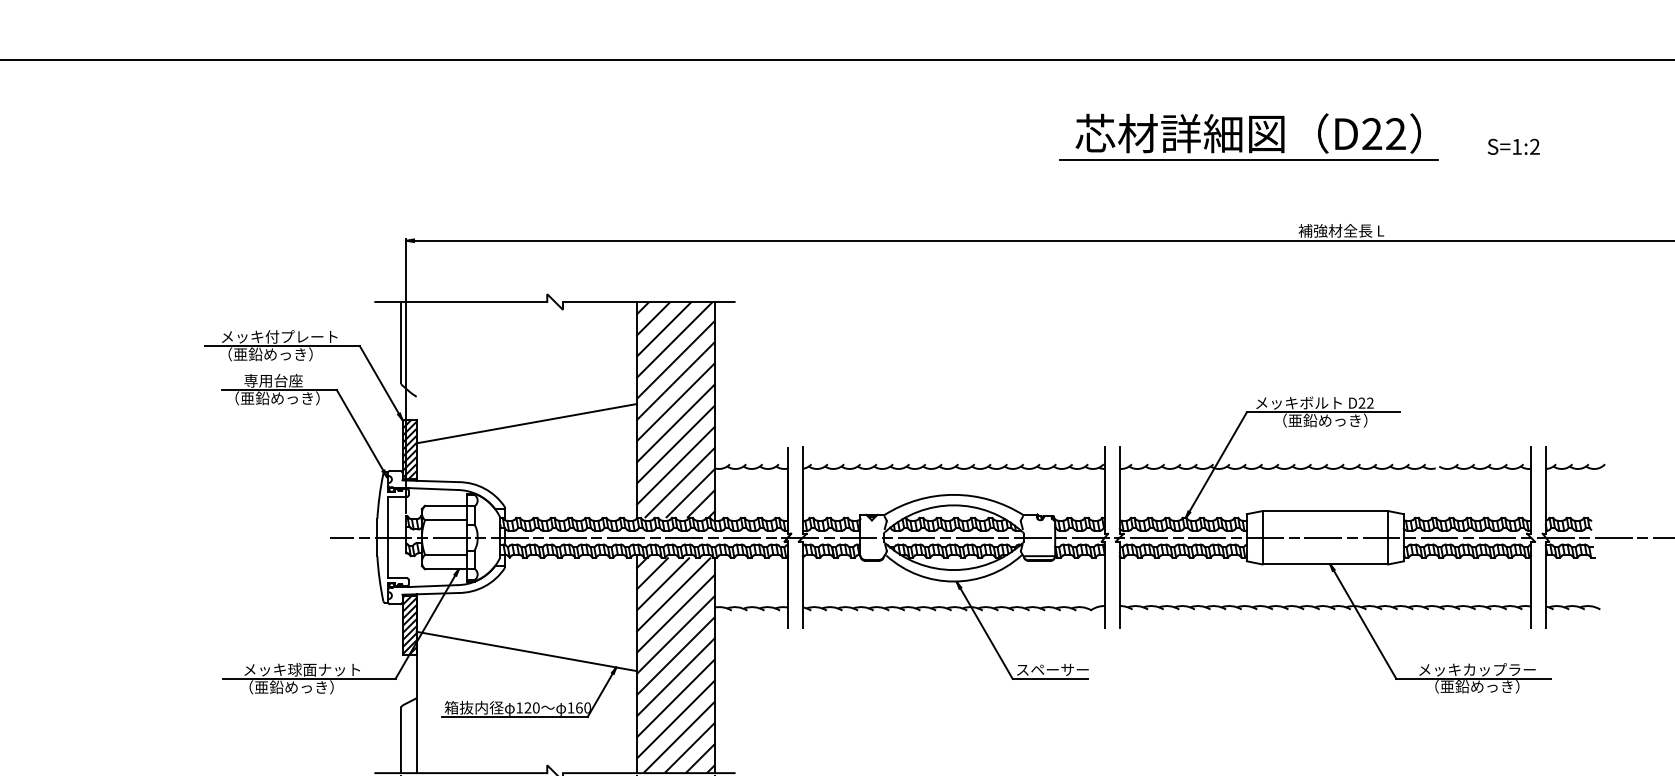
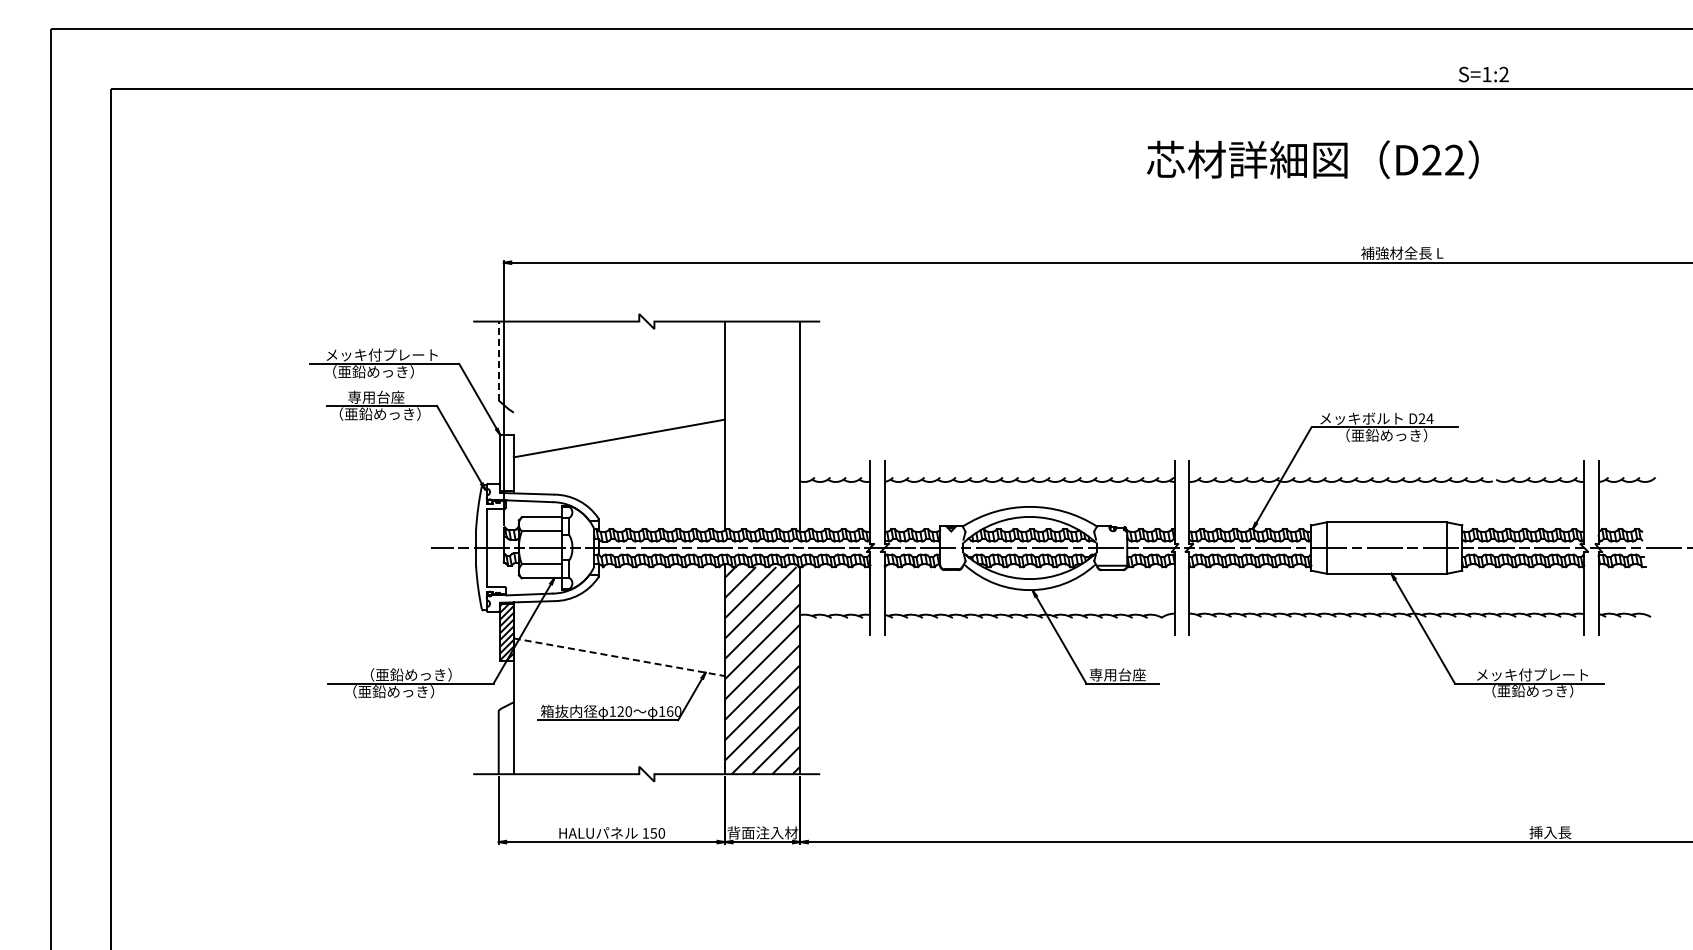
text: (1513, 146) -> (1483, 74), moved
line: (1249, 159) -> (1313, 184), removed
line: (400, 342) -> (498, 360), solid -> dashed
text: (1369, 402) -> (1429, 418), D22 -> D24
hatch: (675, 410) -> (762, 425), removed
hatch: (409, 448) -> (506, 462), removed
line: (526, 651) -> (619, 657), solid -> dashed
text: (301, 669) -> (403, 674), メッキ球面ナット -> （亜鉛めっき）
text: (1052, 669) -> (1124, 674), スペーサー -> 専用台座
text: (1498, 669) -> (1553, 674), メッキカップラー -> メッキ付プレート

